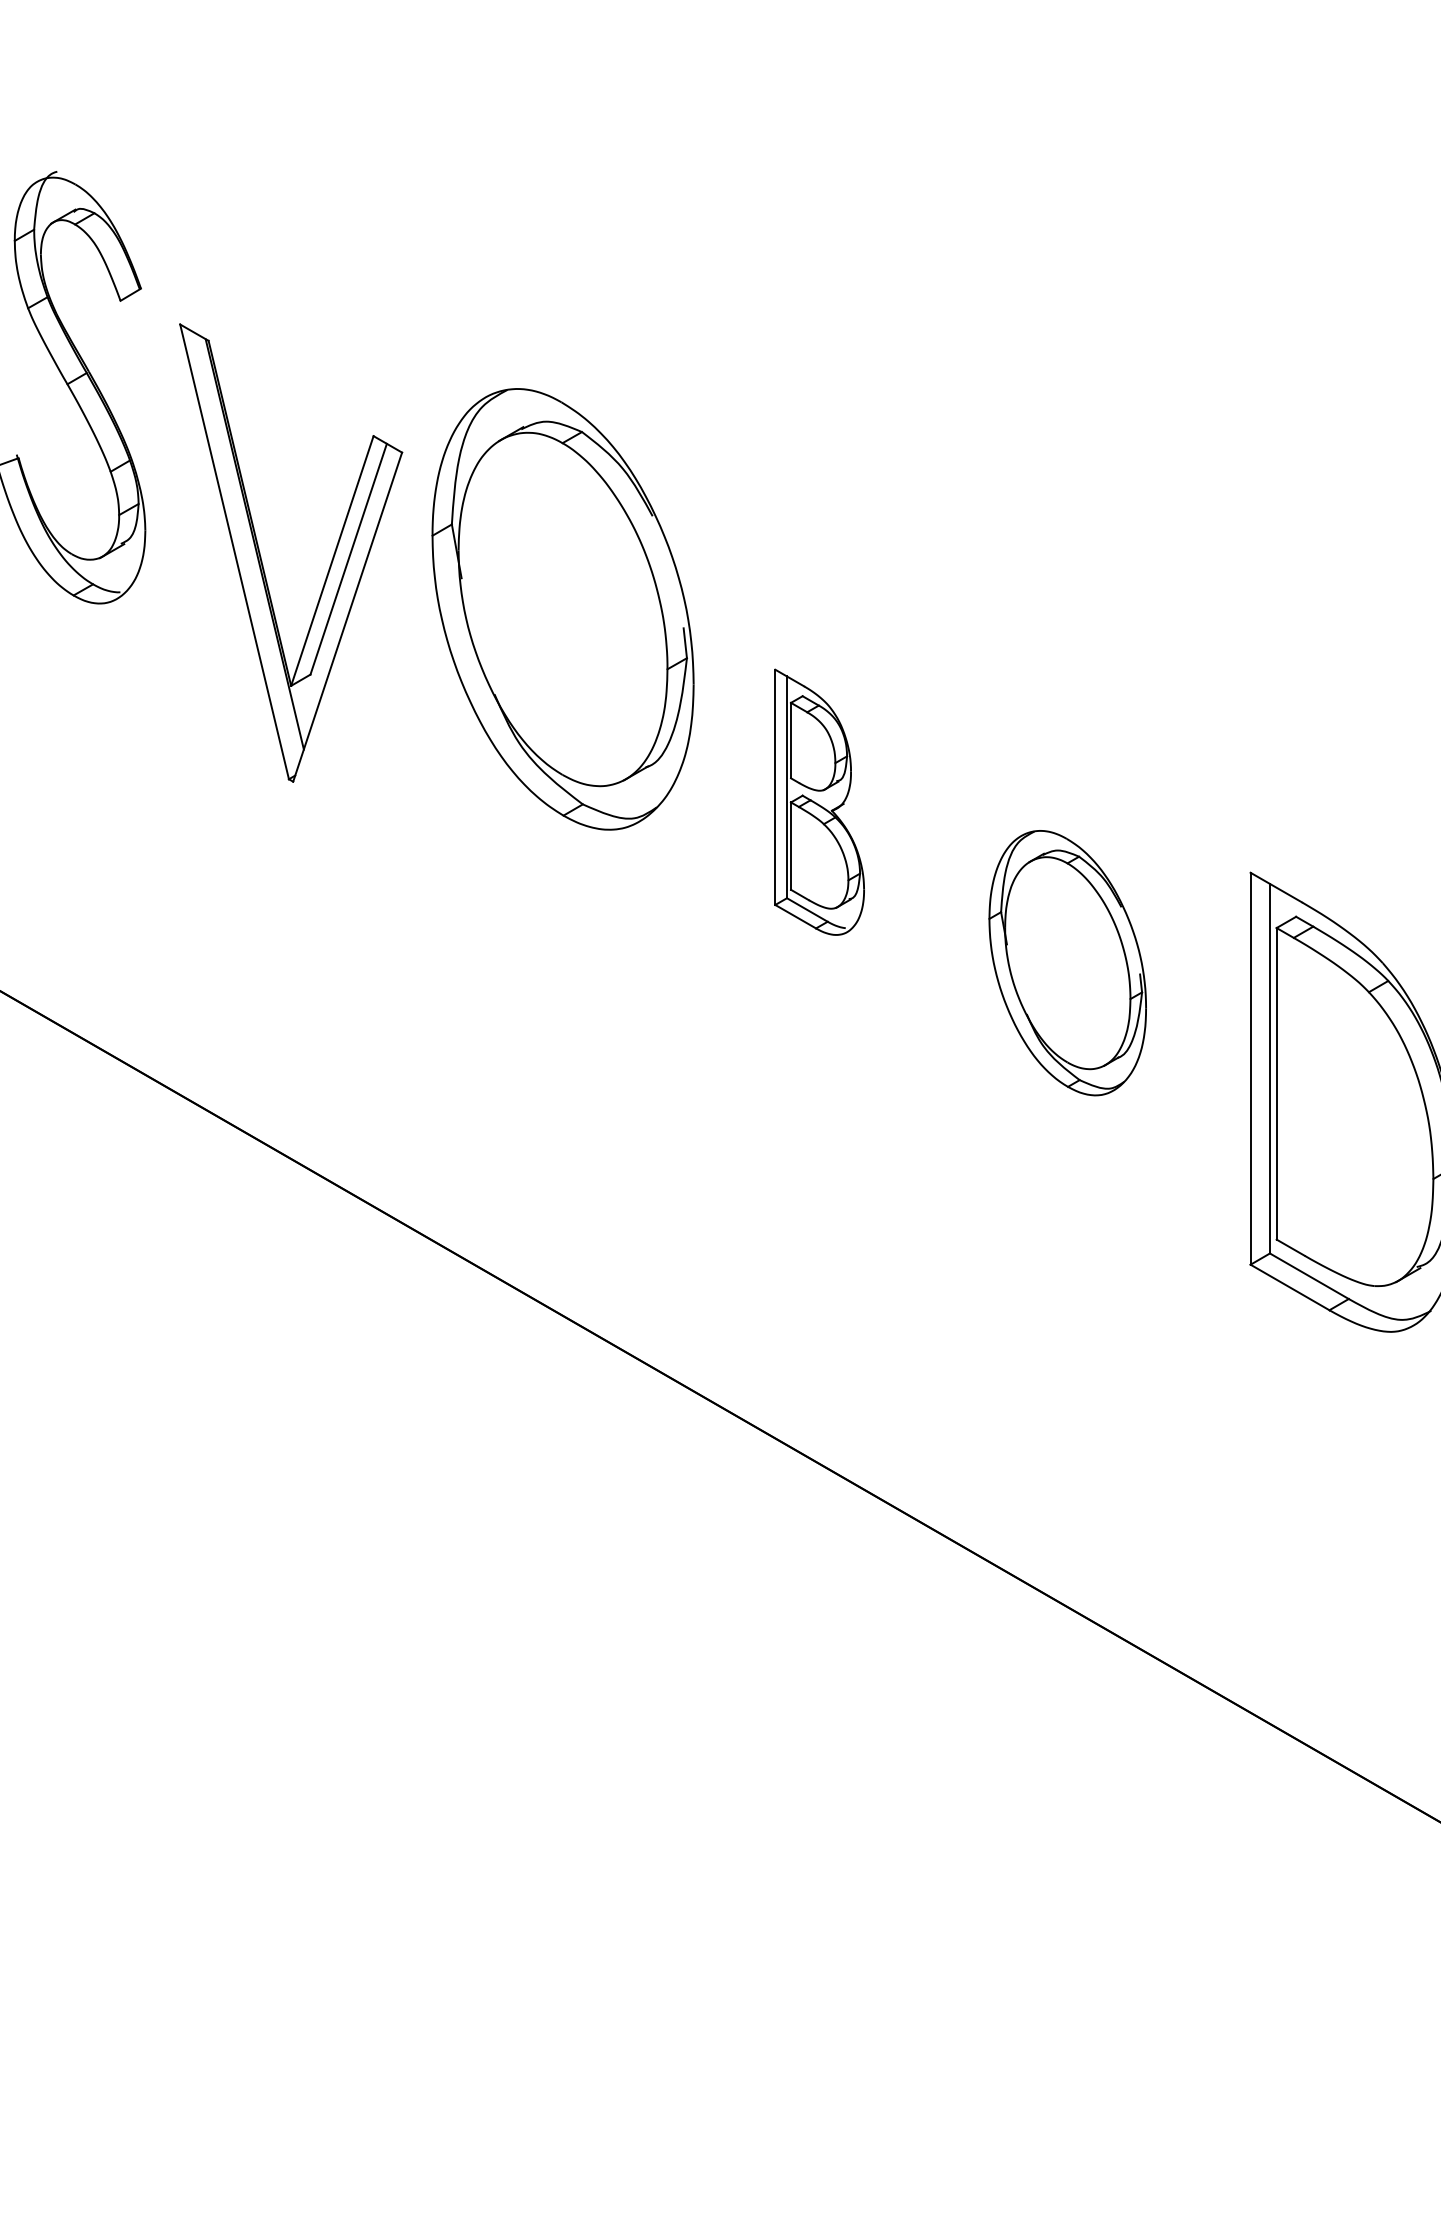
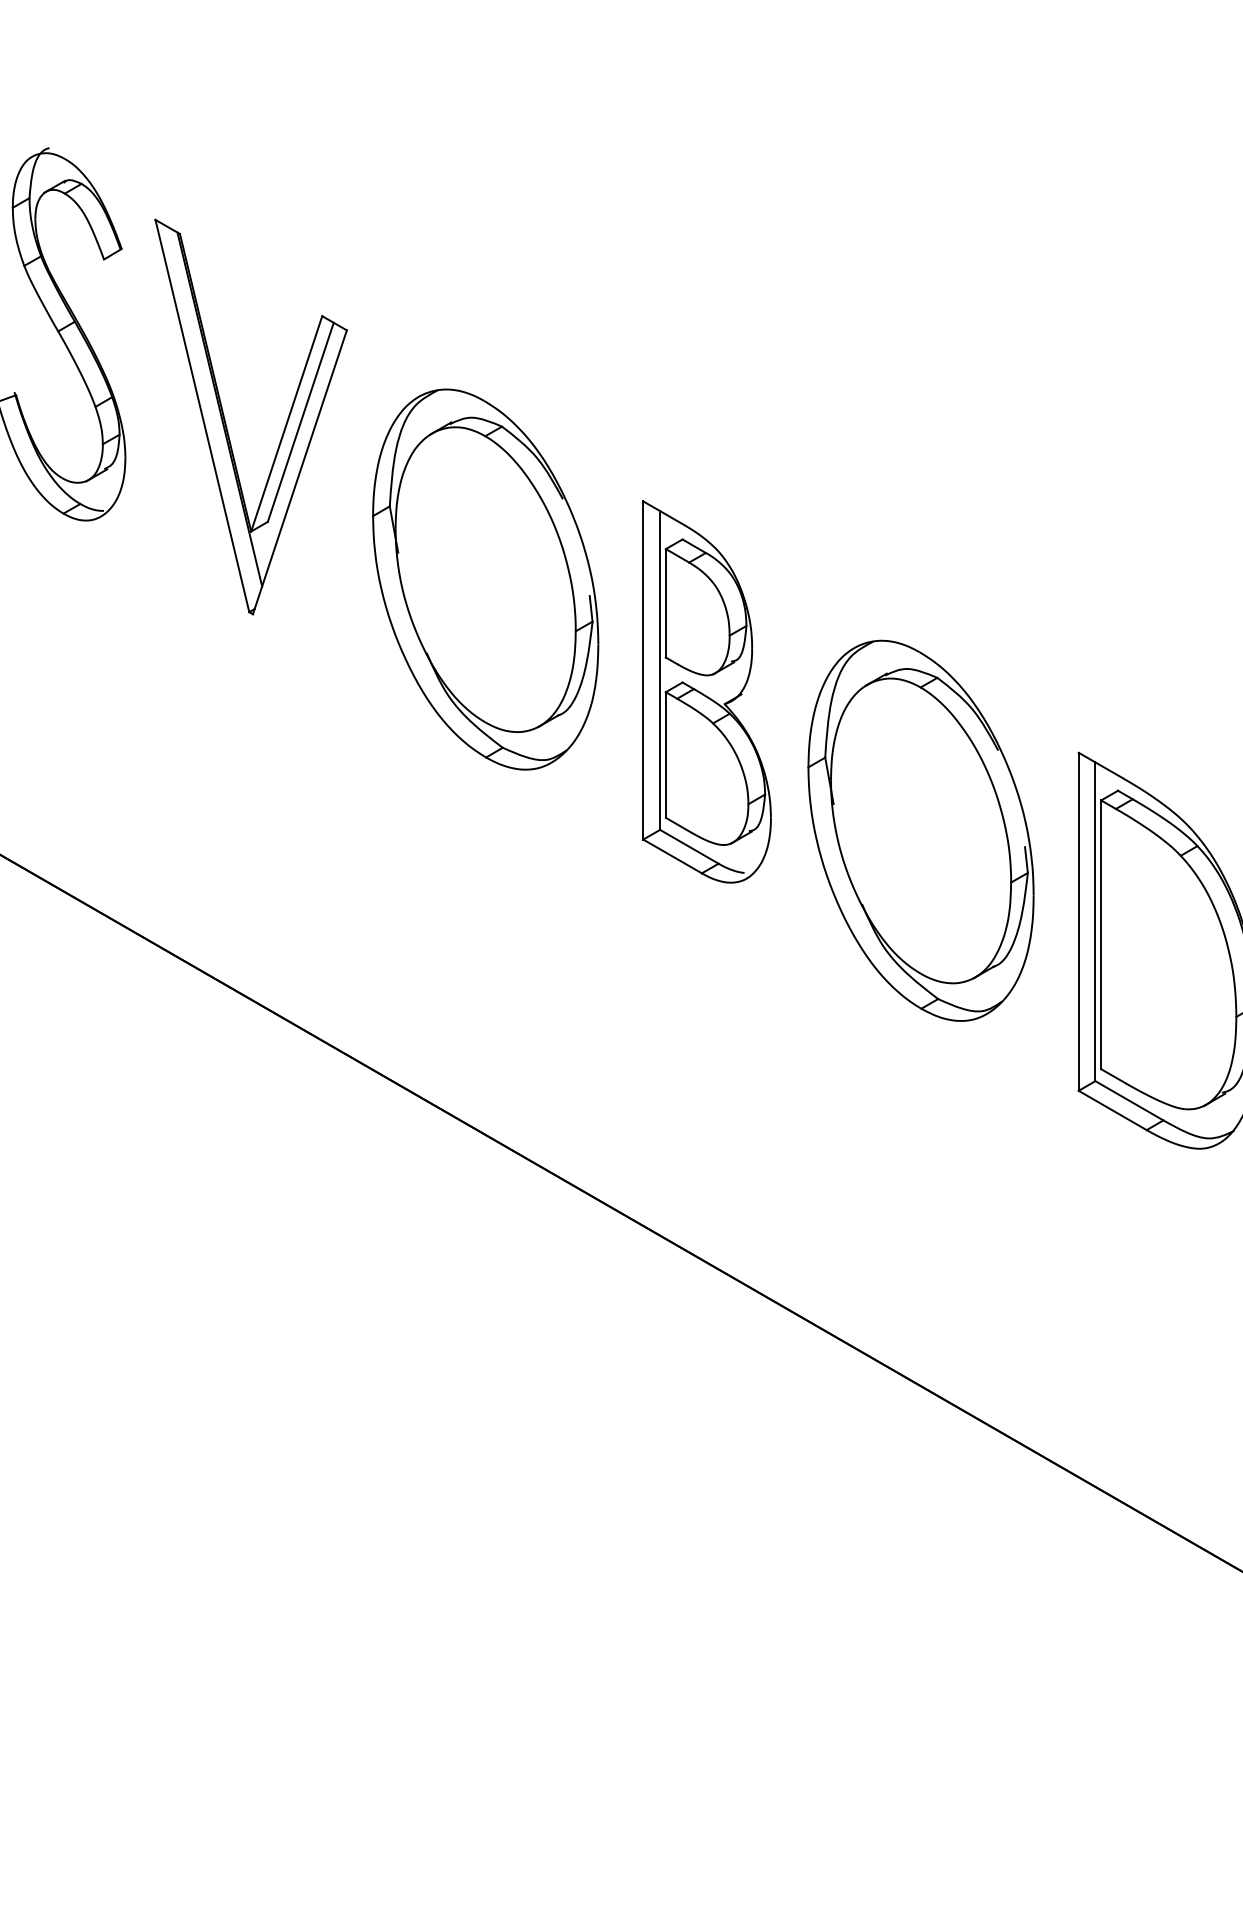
part: (262, 560) -> (226, 423), moved
part: (562, 609) -> (485, 579), moved
part: (819, 801) -> (706, 691), size x1.67
part: (1067, 962) -> (920, 830), size x1.67

